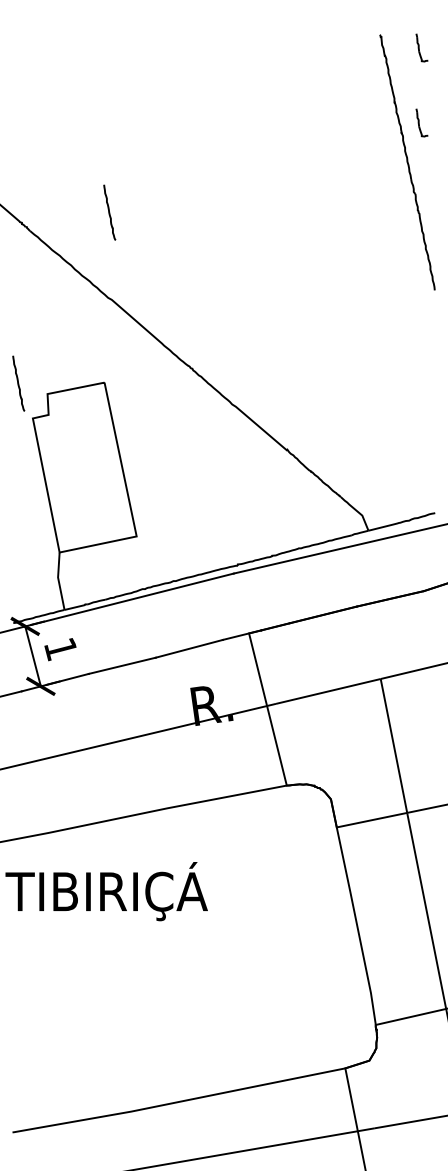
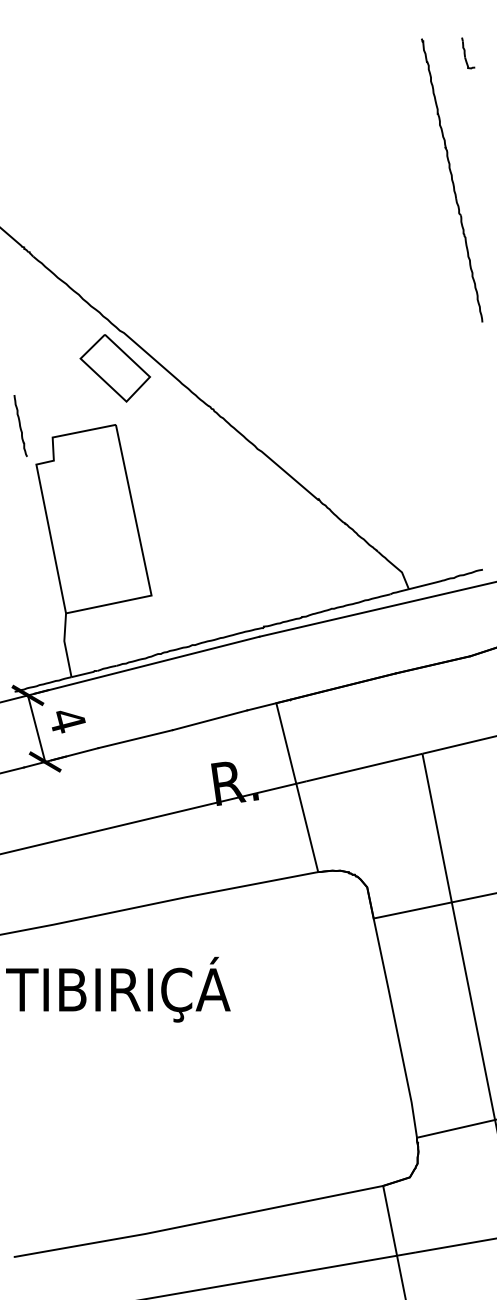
part: (421, 122) -> (467, 136), removed
line: (109, 212) -> (121, 236), removed
part: (103, 331) -> (114, 368), added
text: (60, 649) -> (67, 721), 1 -> 4

